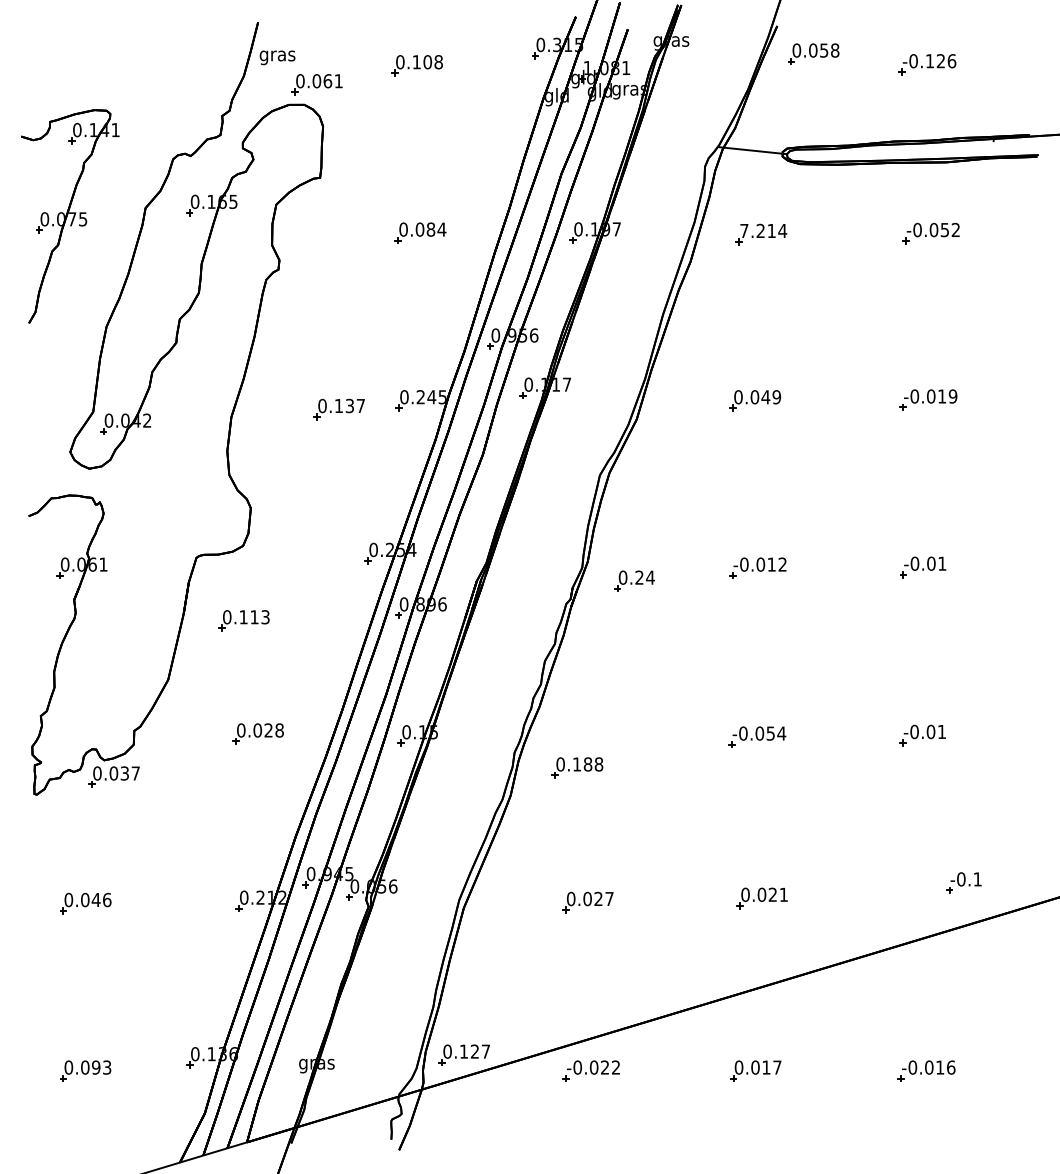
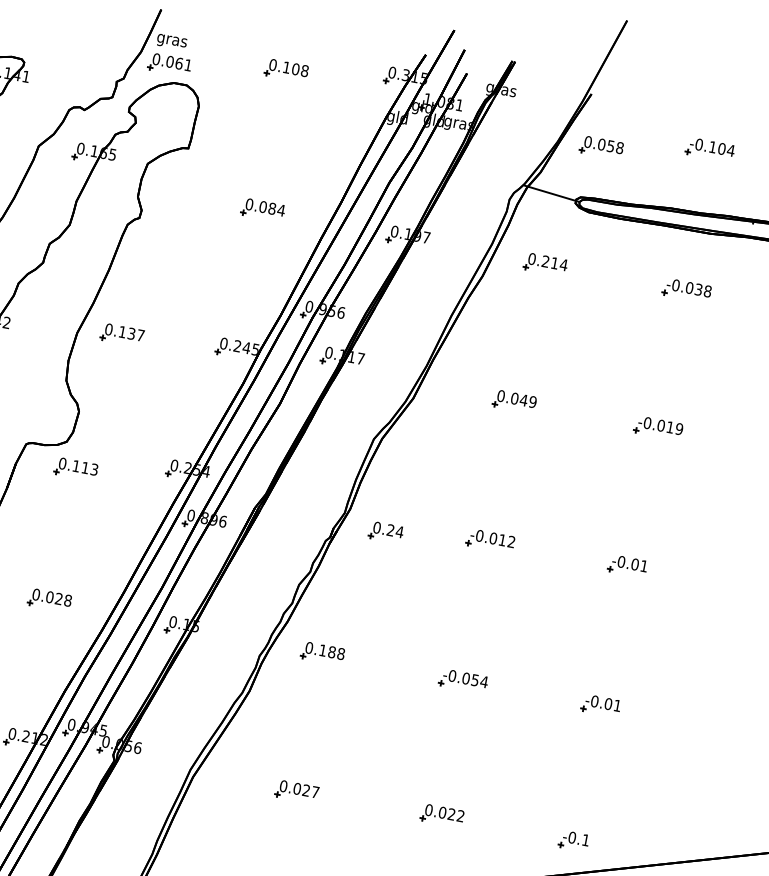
part: (813, 53) -> (601, 147), moved
text: (946, 61) -> (726, 150), -0.126 -> -0.104
part: (316, 84) -> (169, 64), moved
text: (950, 229) -> (703, 290), -0.052 -> -0.038
text: (744, 230) -> (532, 258), 7.214 -> 0.214
part: (338, 409) -> (121, 334), moved
part: (243, 620) -> (75, 468), moved
part: (577, 767) -> (322, 653), moved
part: (963, 882) -> (573, 840), moved
text: (783, 894) -> (460, 815), 0.021 -> 0.022

